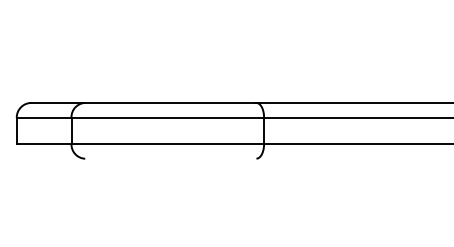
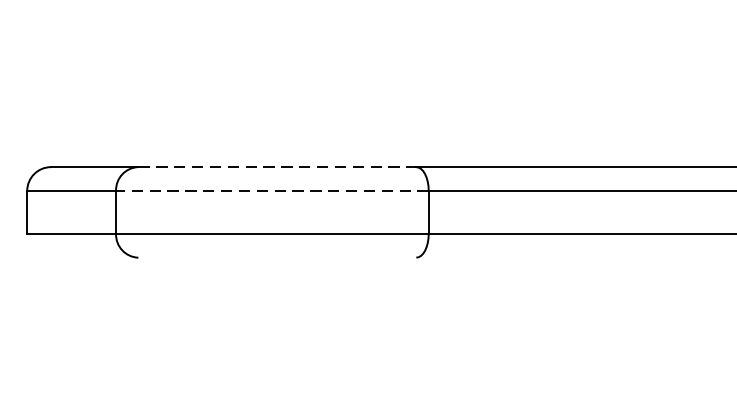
line: (170, 102) -> (276, 166), solid -> dashed
line: (167, 117) -> (271, 190), solid -> dashed

